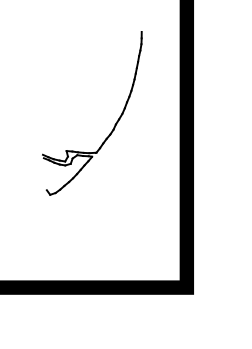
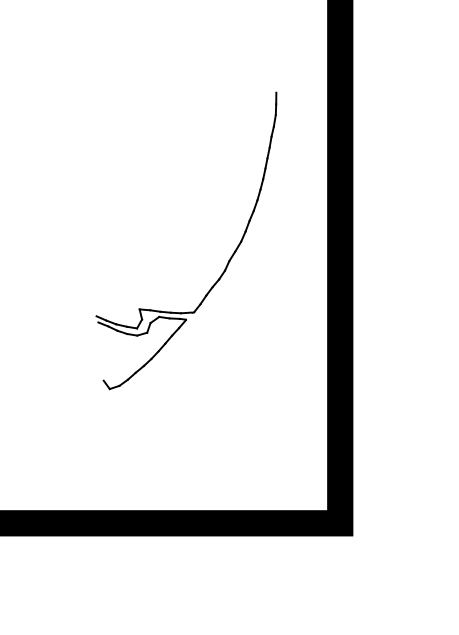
part: (114, 124) -> (226, 261), moved

